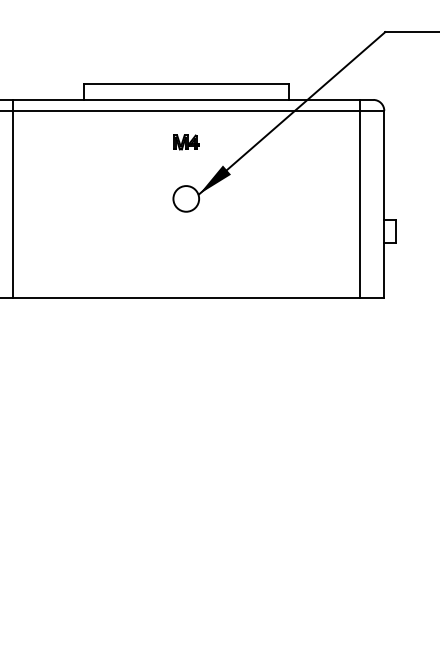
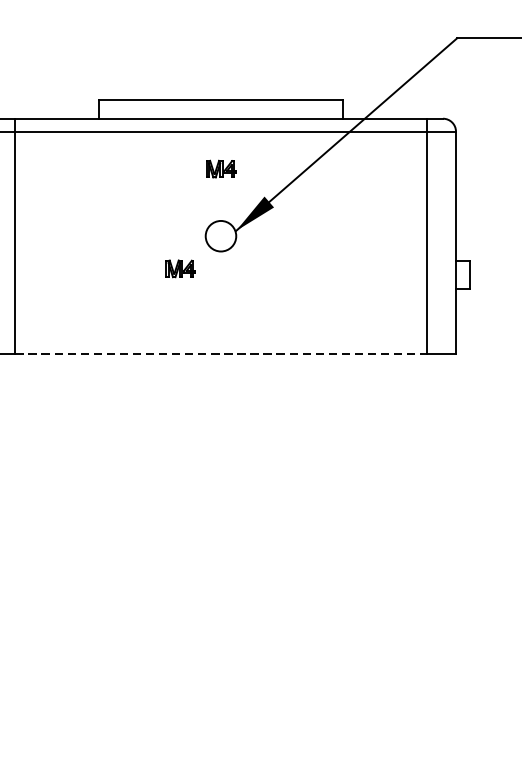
part: (152, 226) -> (180, 268), added
line: (186, 297) -> (221, 353), solid -> dashed

